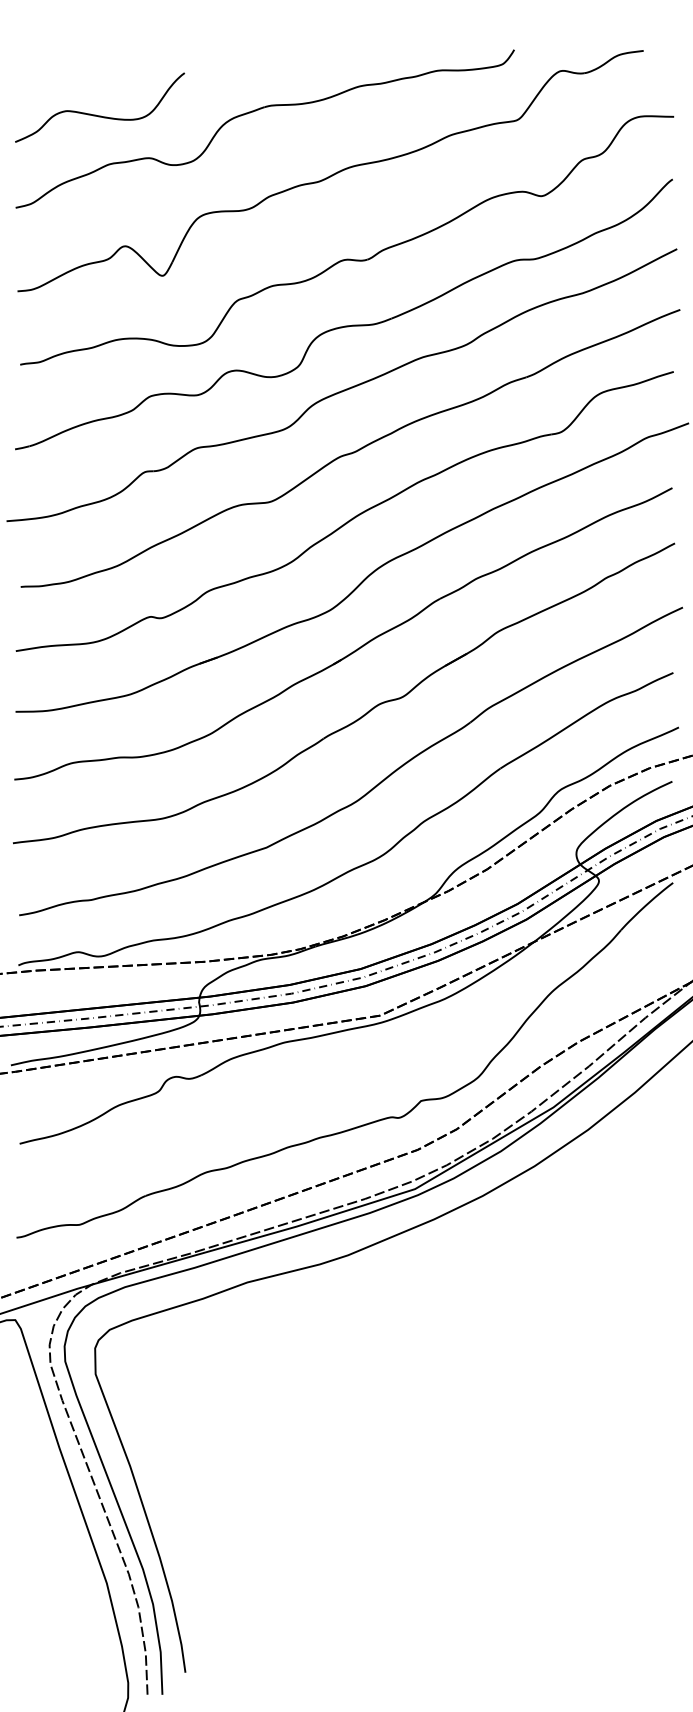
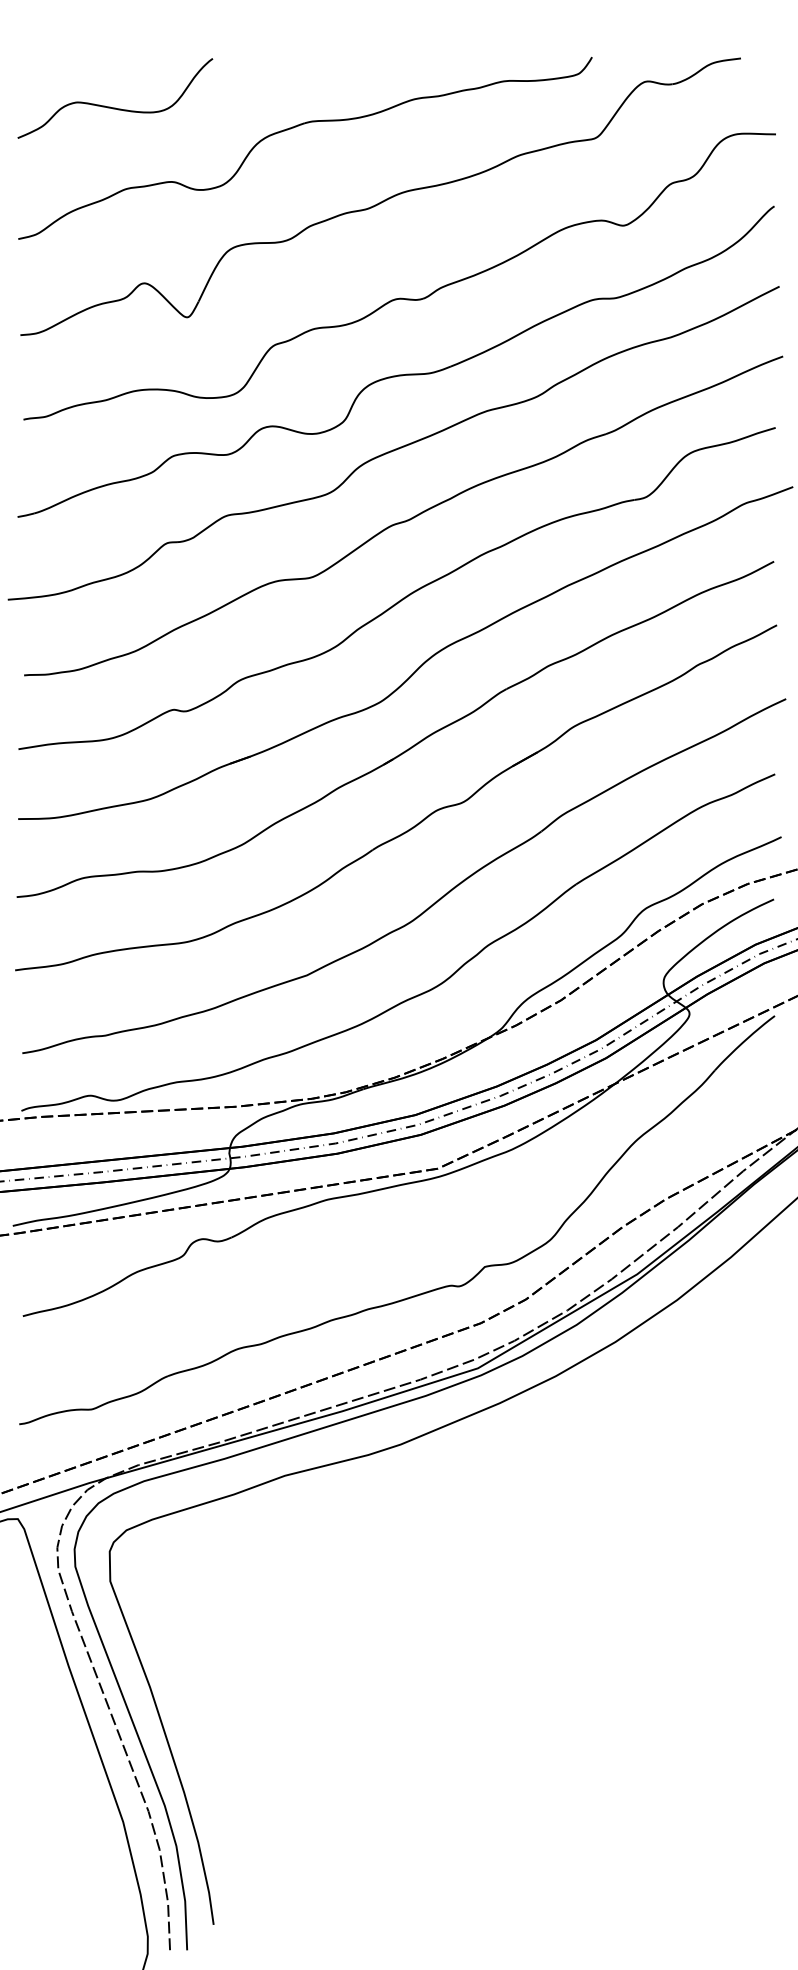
curve: (100, 115) -> (115, 107), moved

